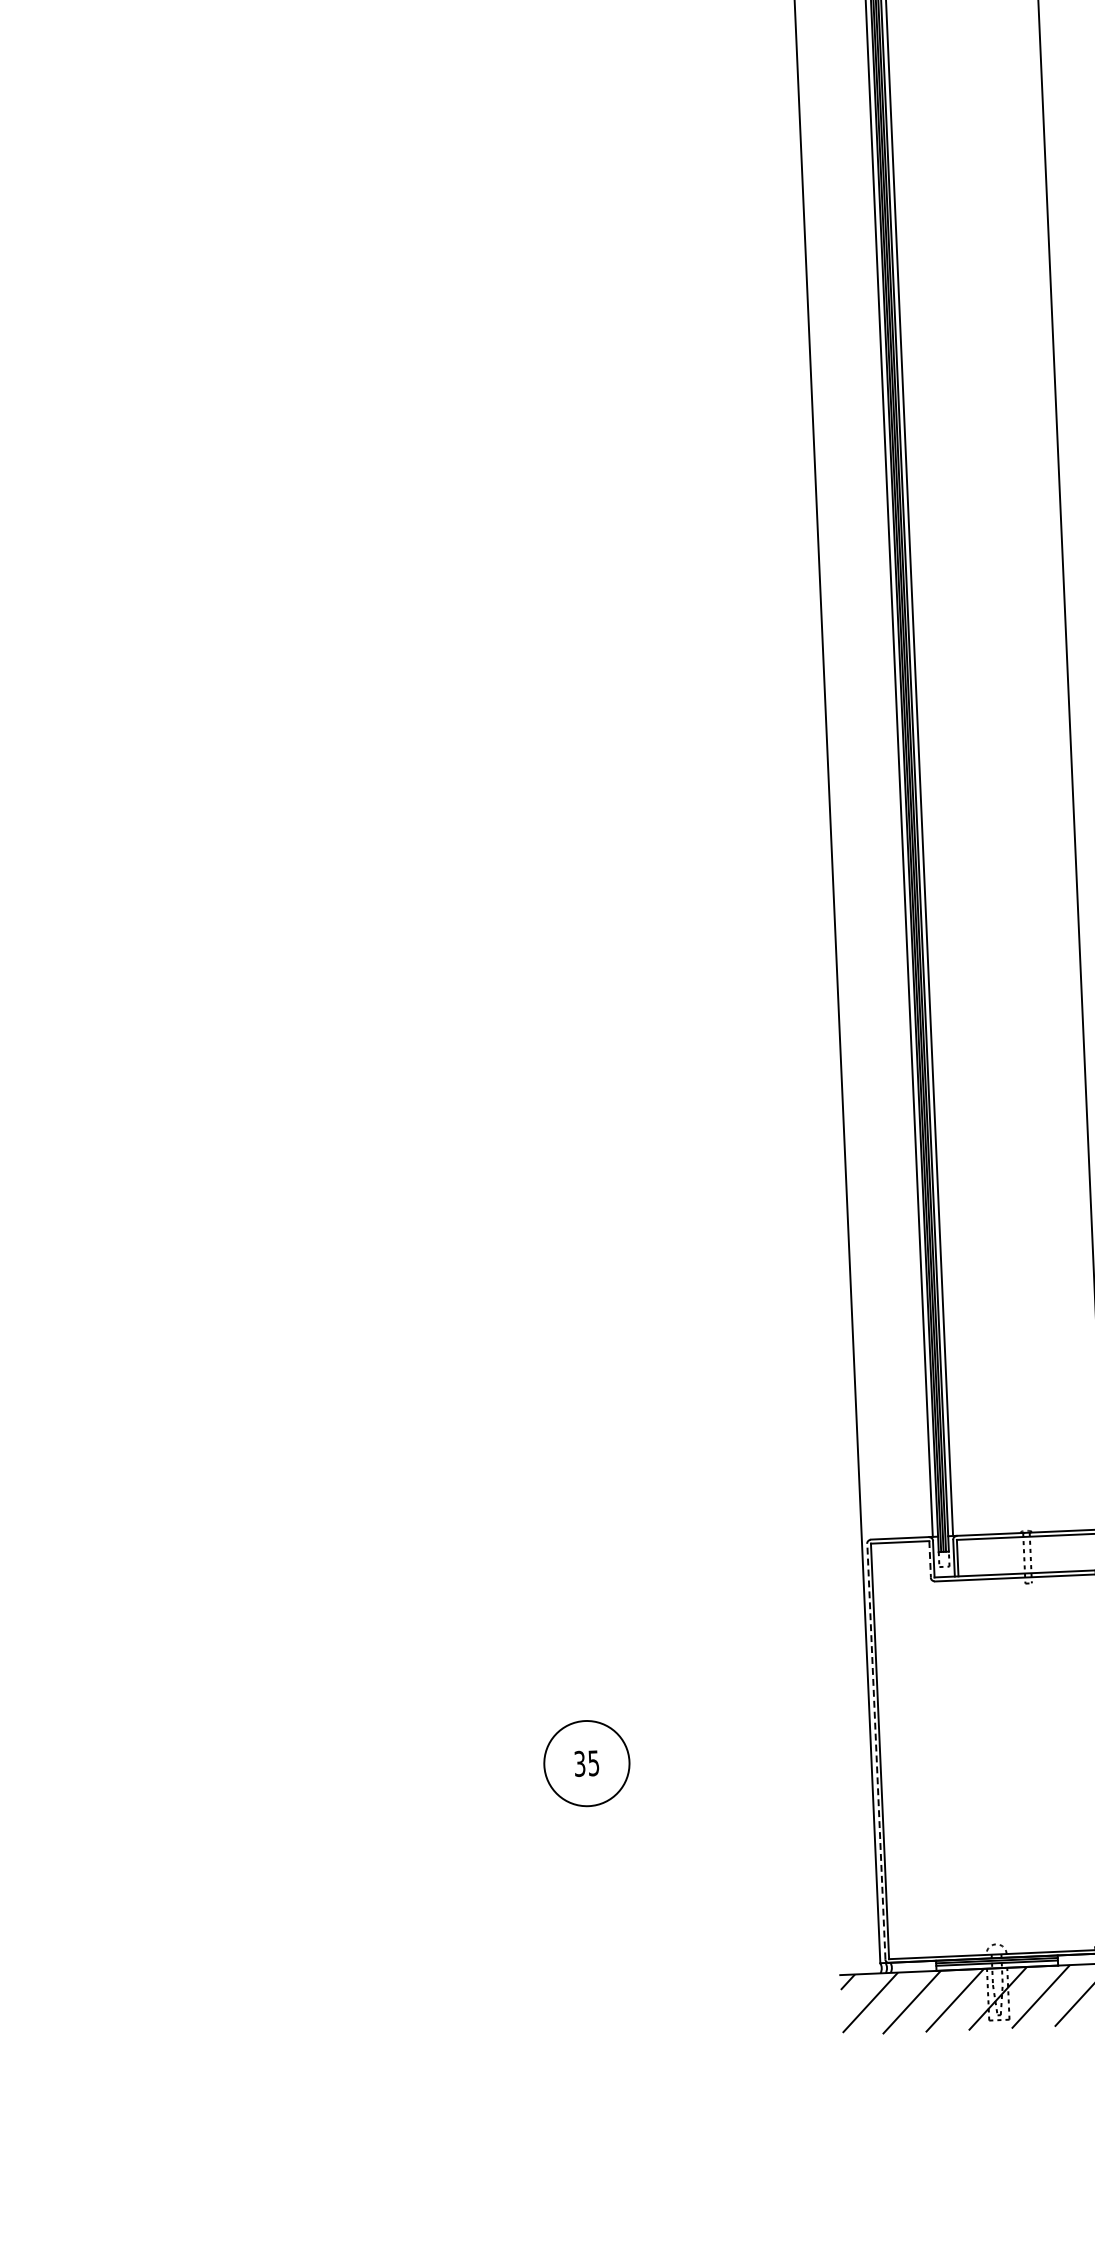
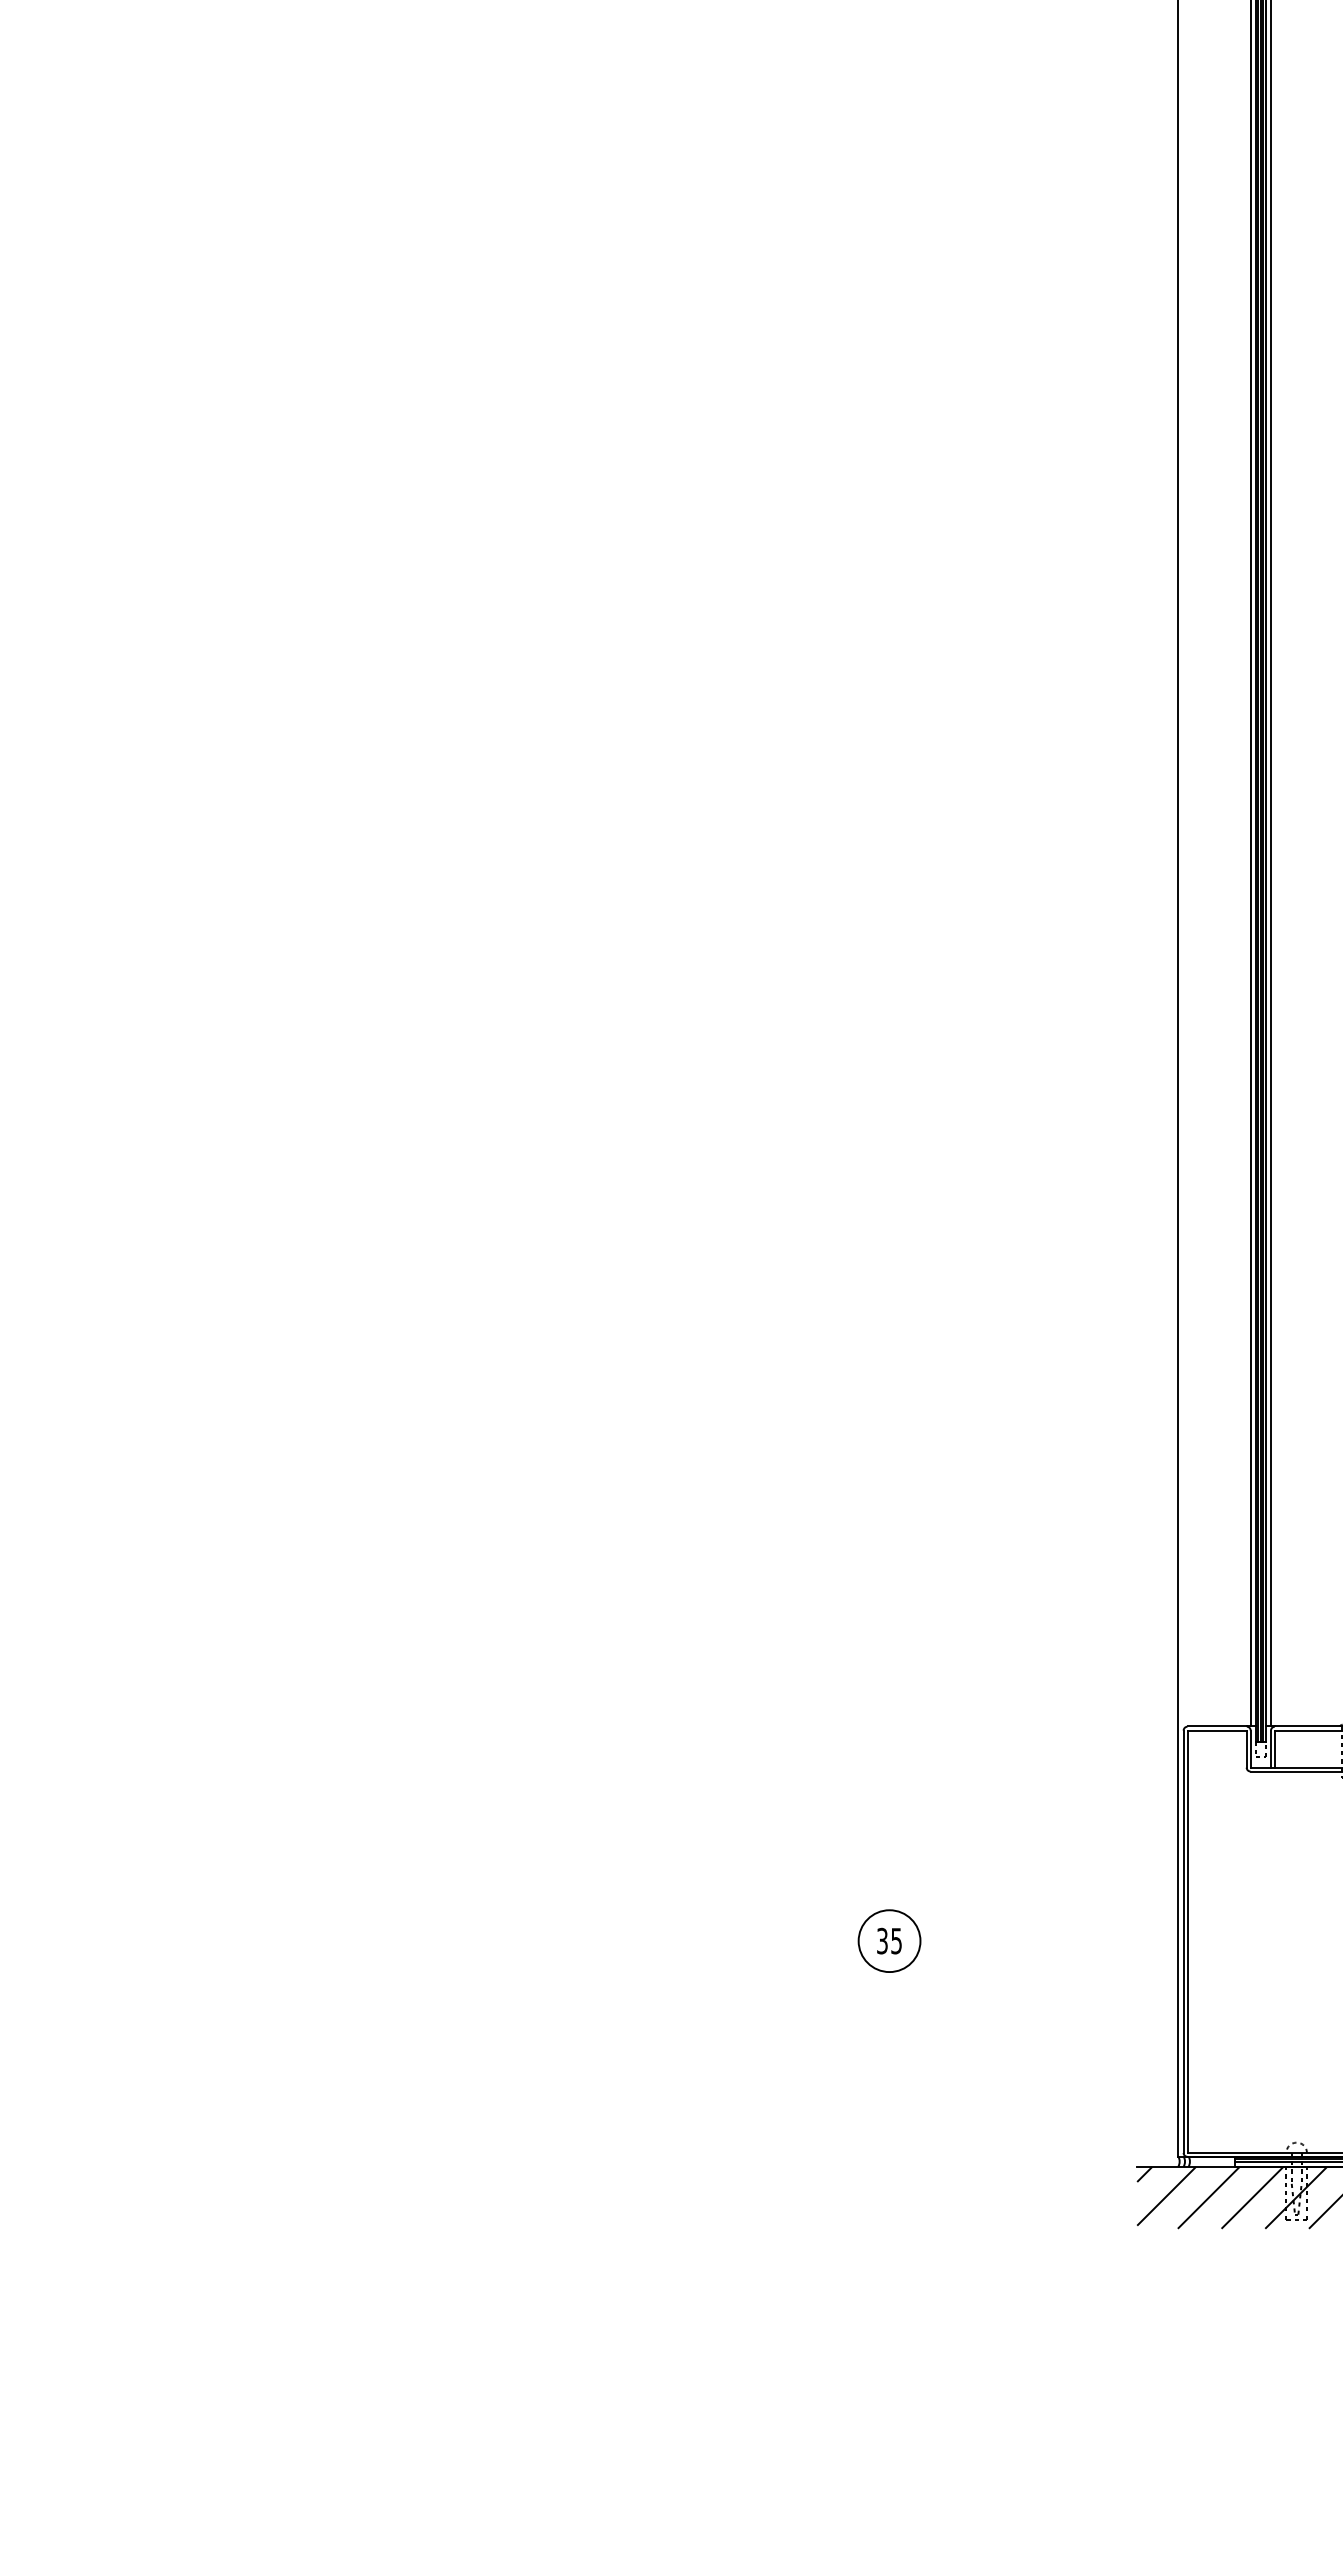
line: (929, 1559) -> (1246, 1749), dashed -> solid
line: (876, 1751) -> (1183, 1941), dashed -> solid
circle: (586, 1763) -> (889, 1941), size x0.71

